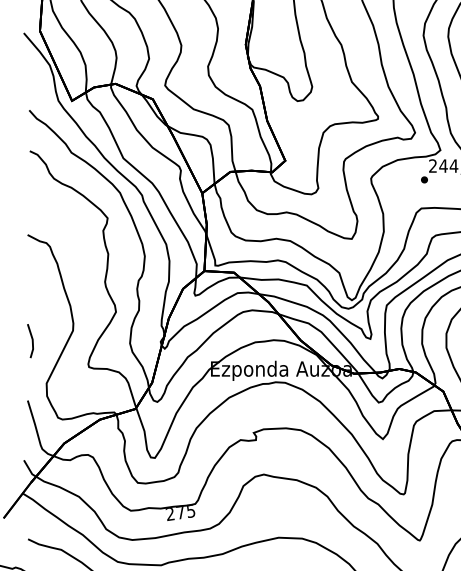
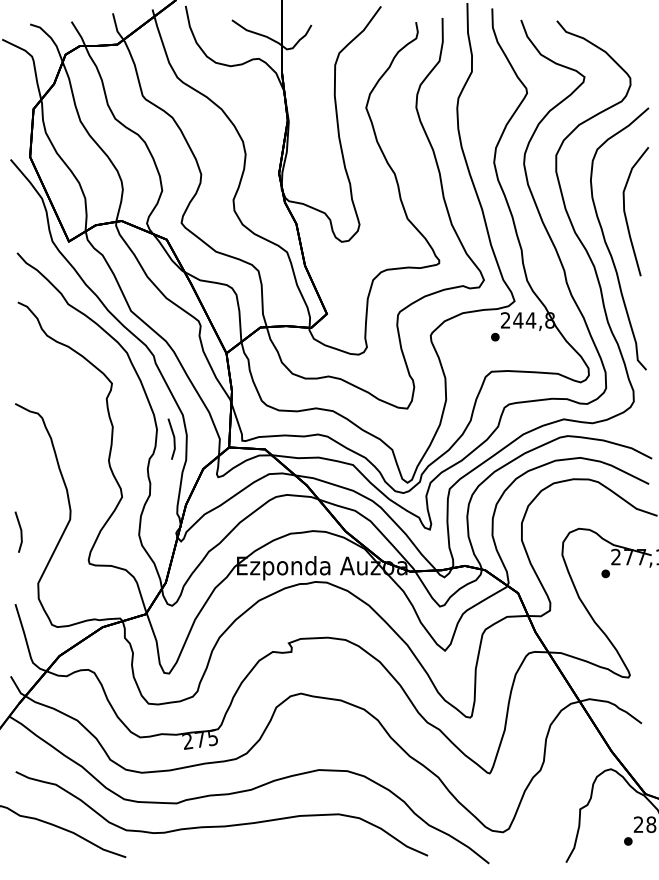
line: (158, 263) -> (173, 438), added

